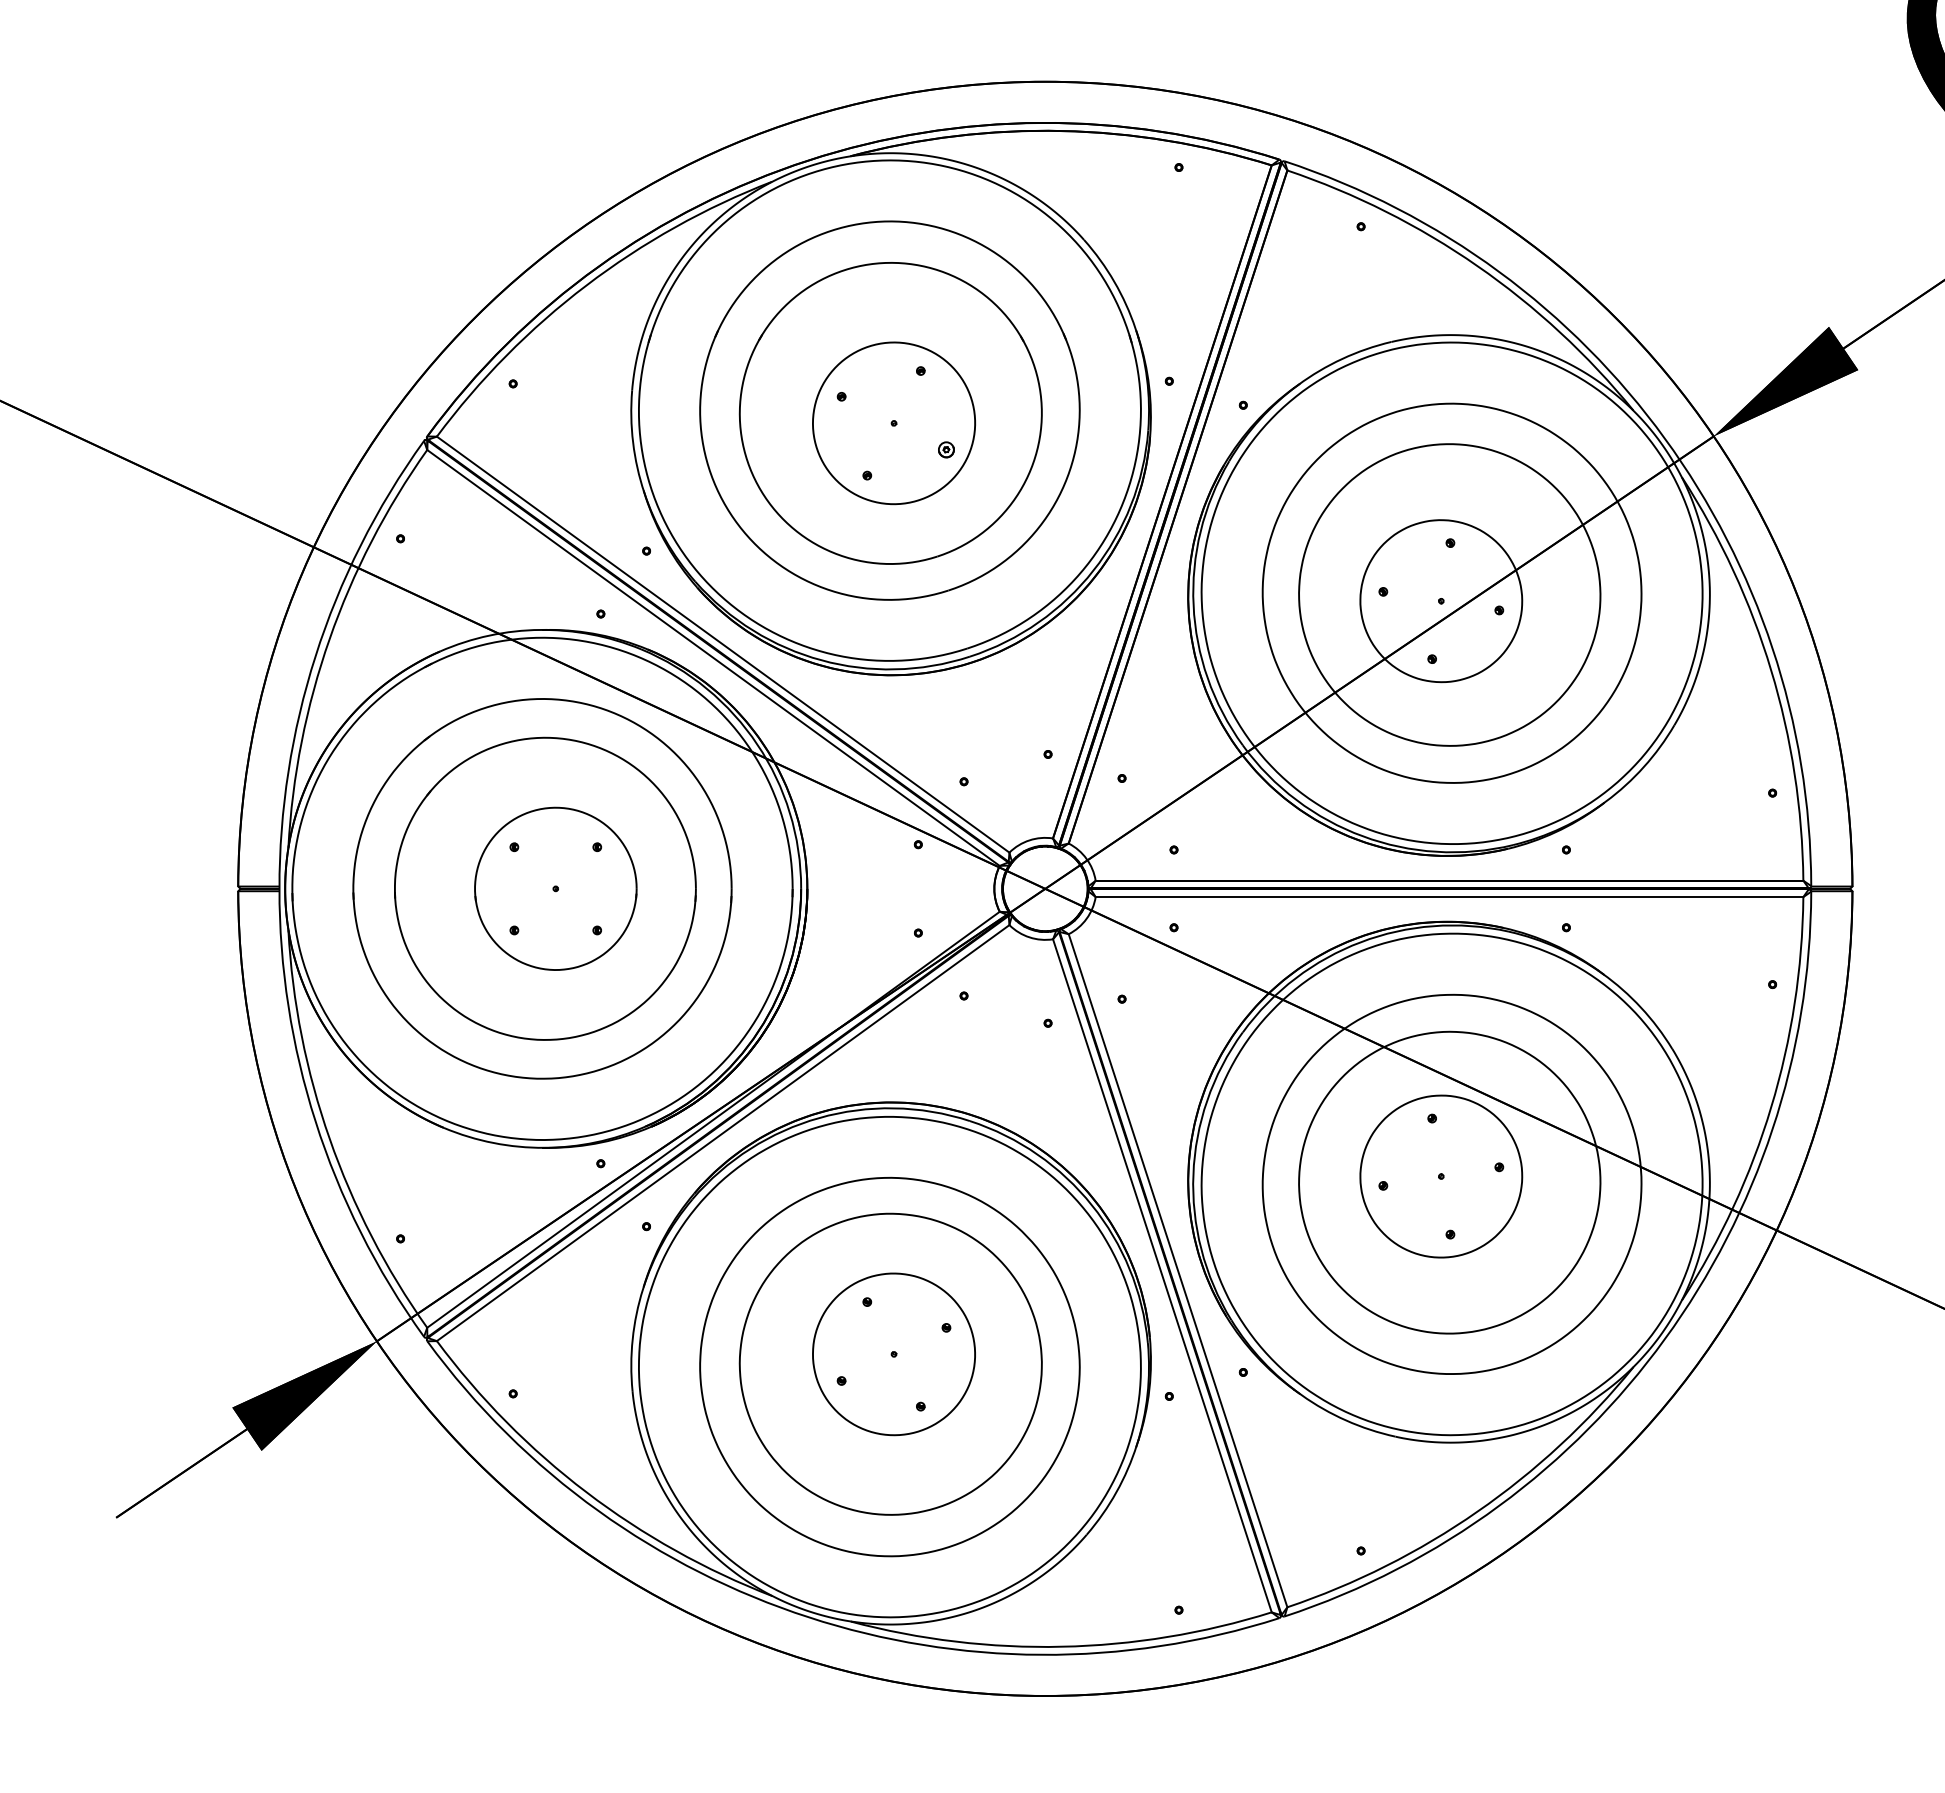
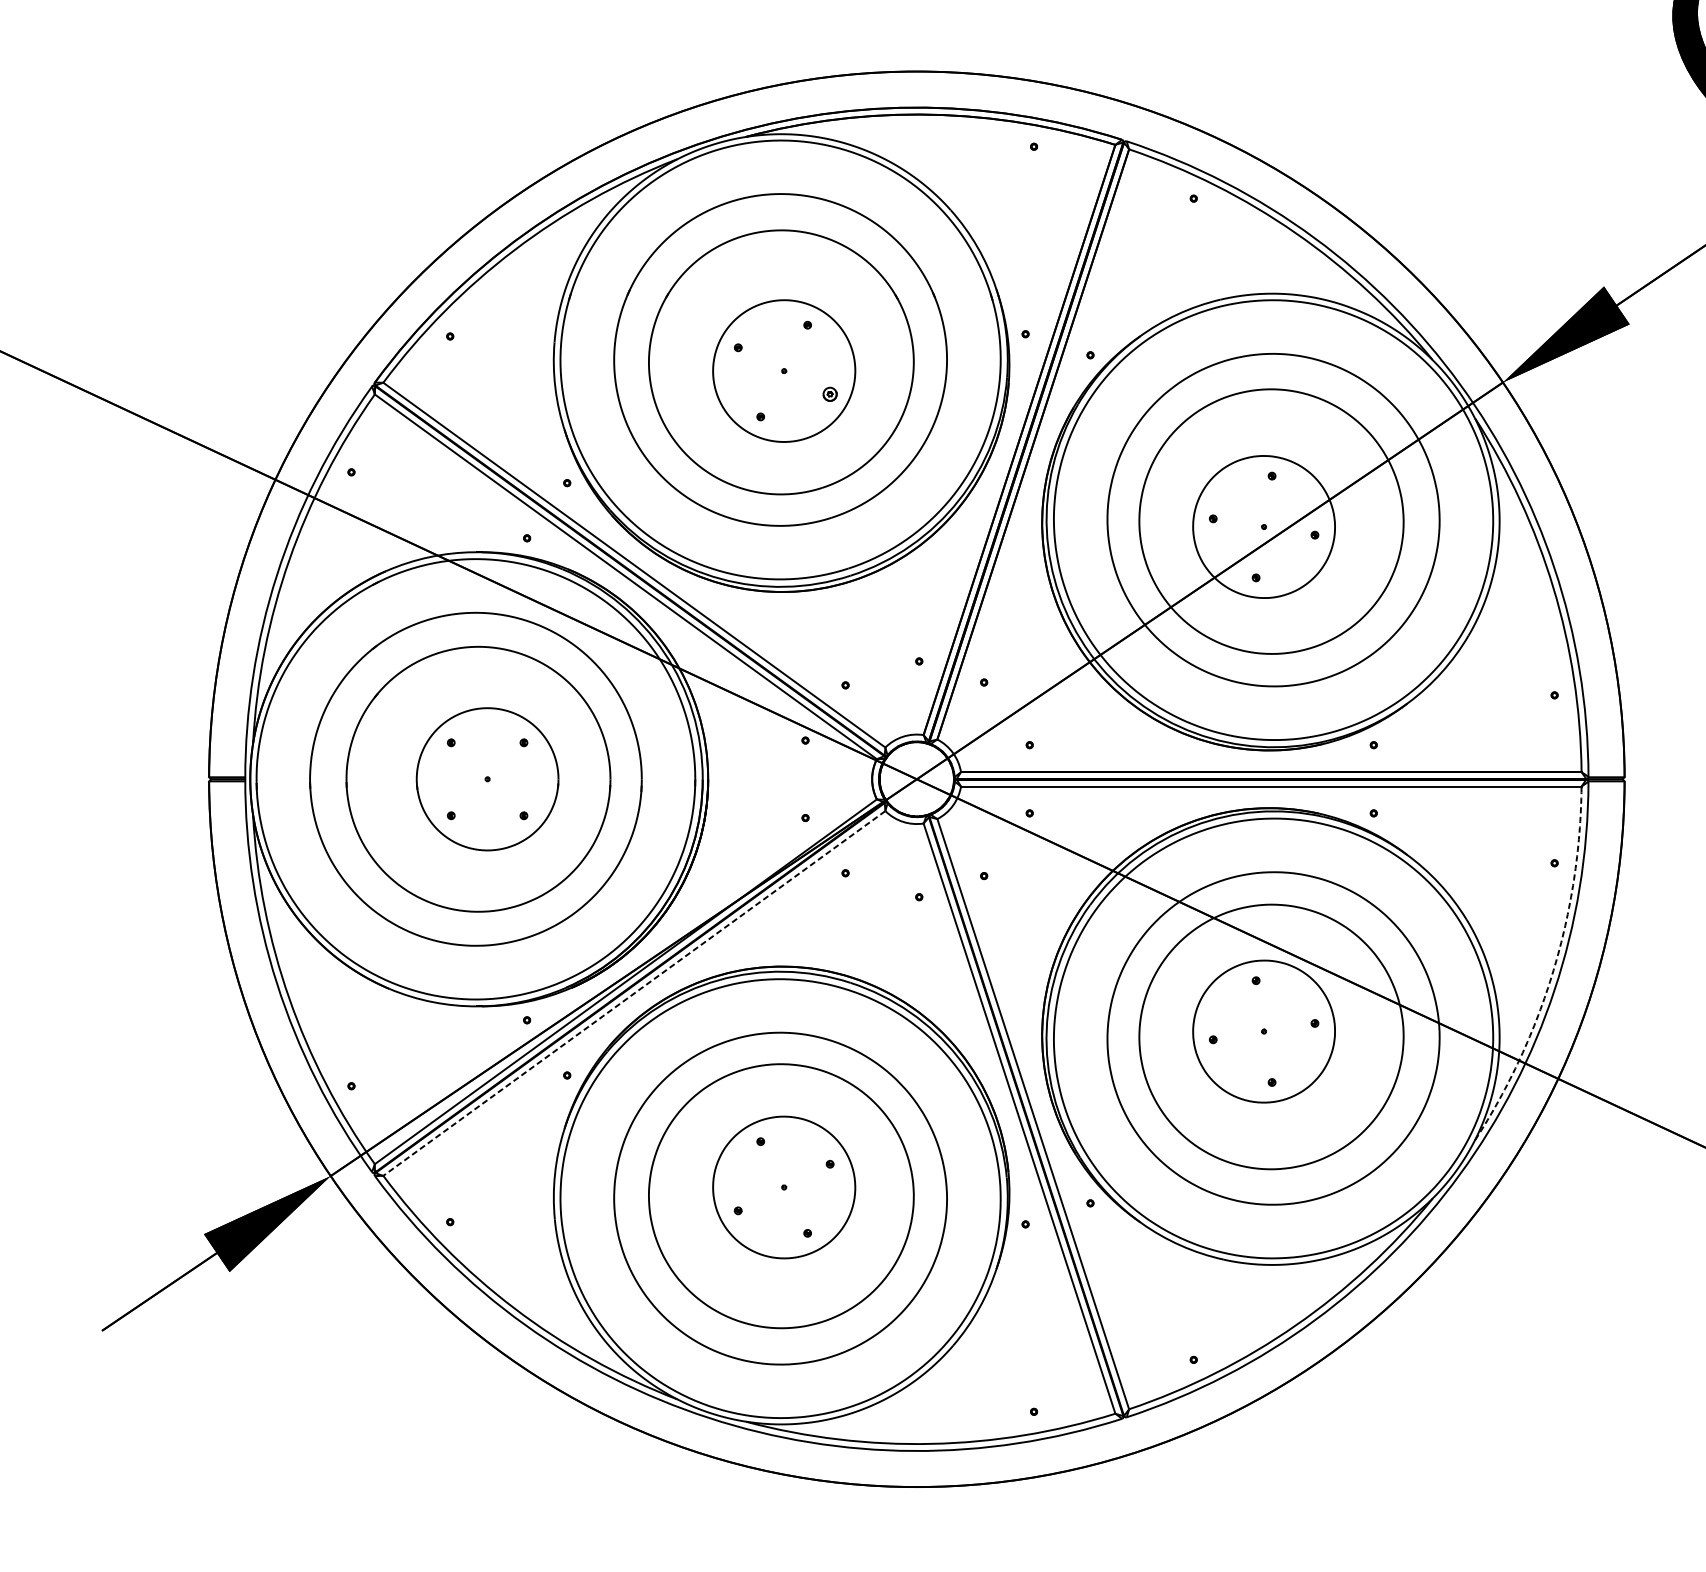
arc: (1771, 1107) -> (1553, 971), solid -> dashed
line: (723, 1133) -> (634, 993), solid -> dashed

